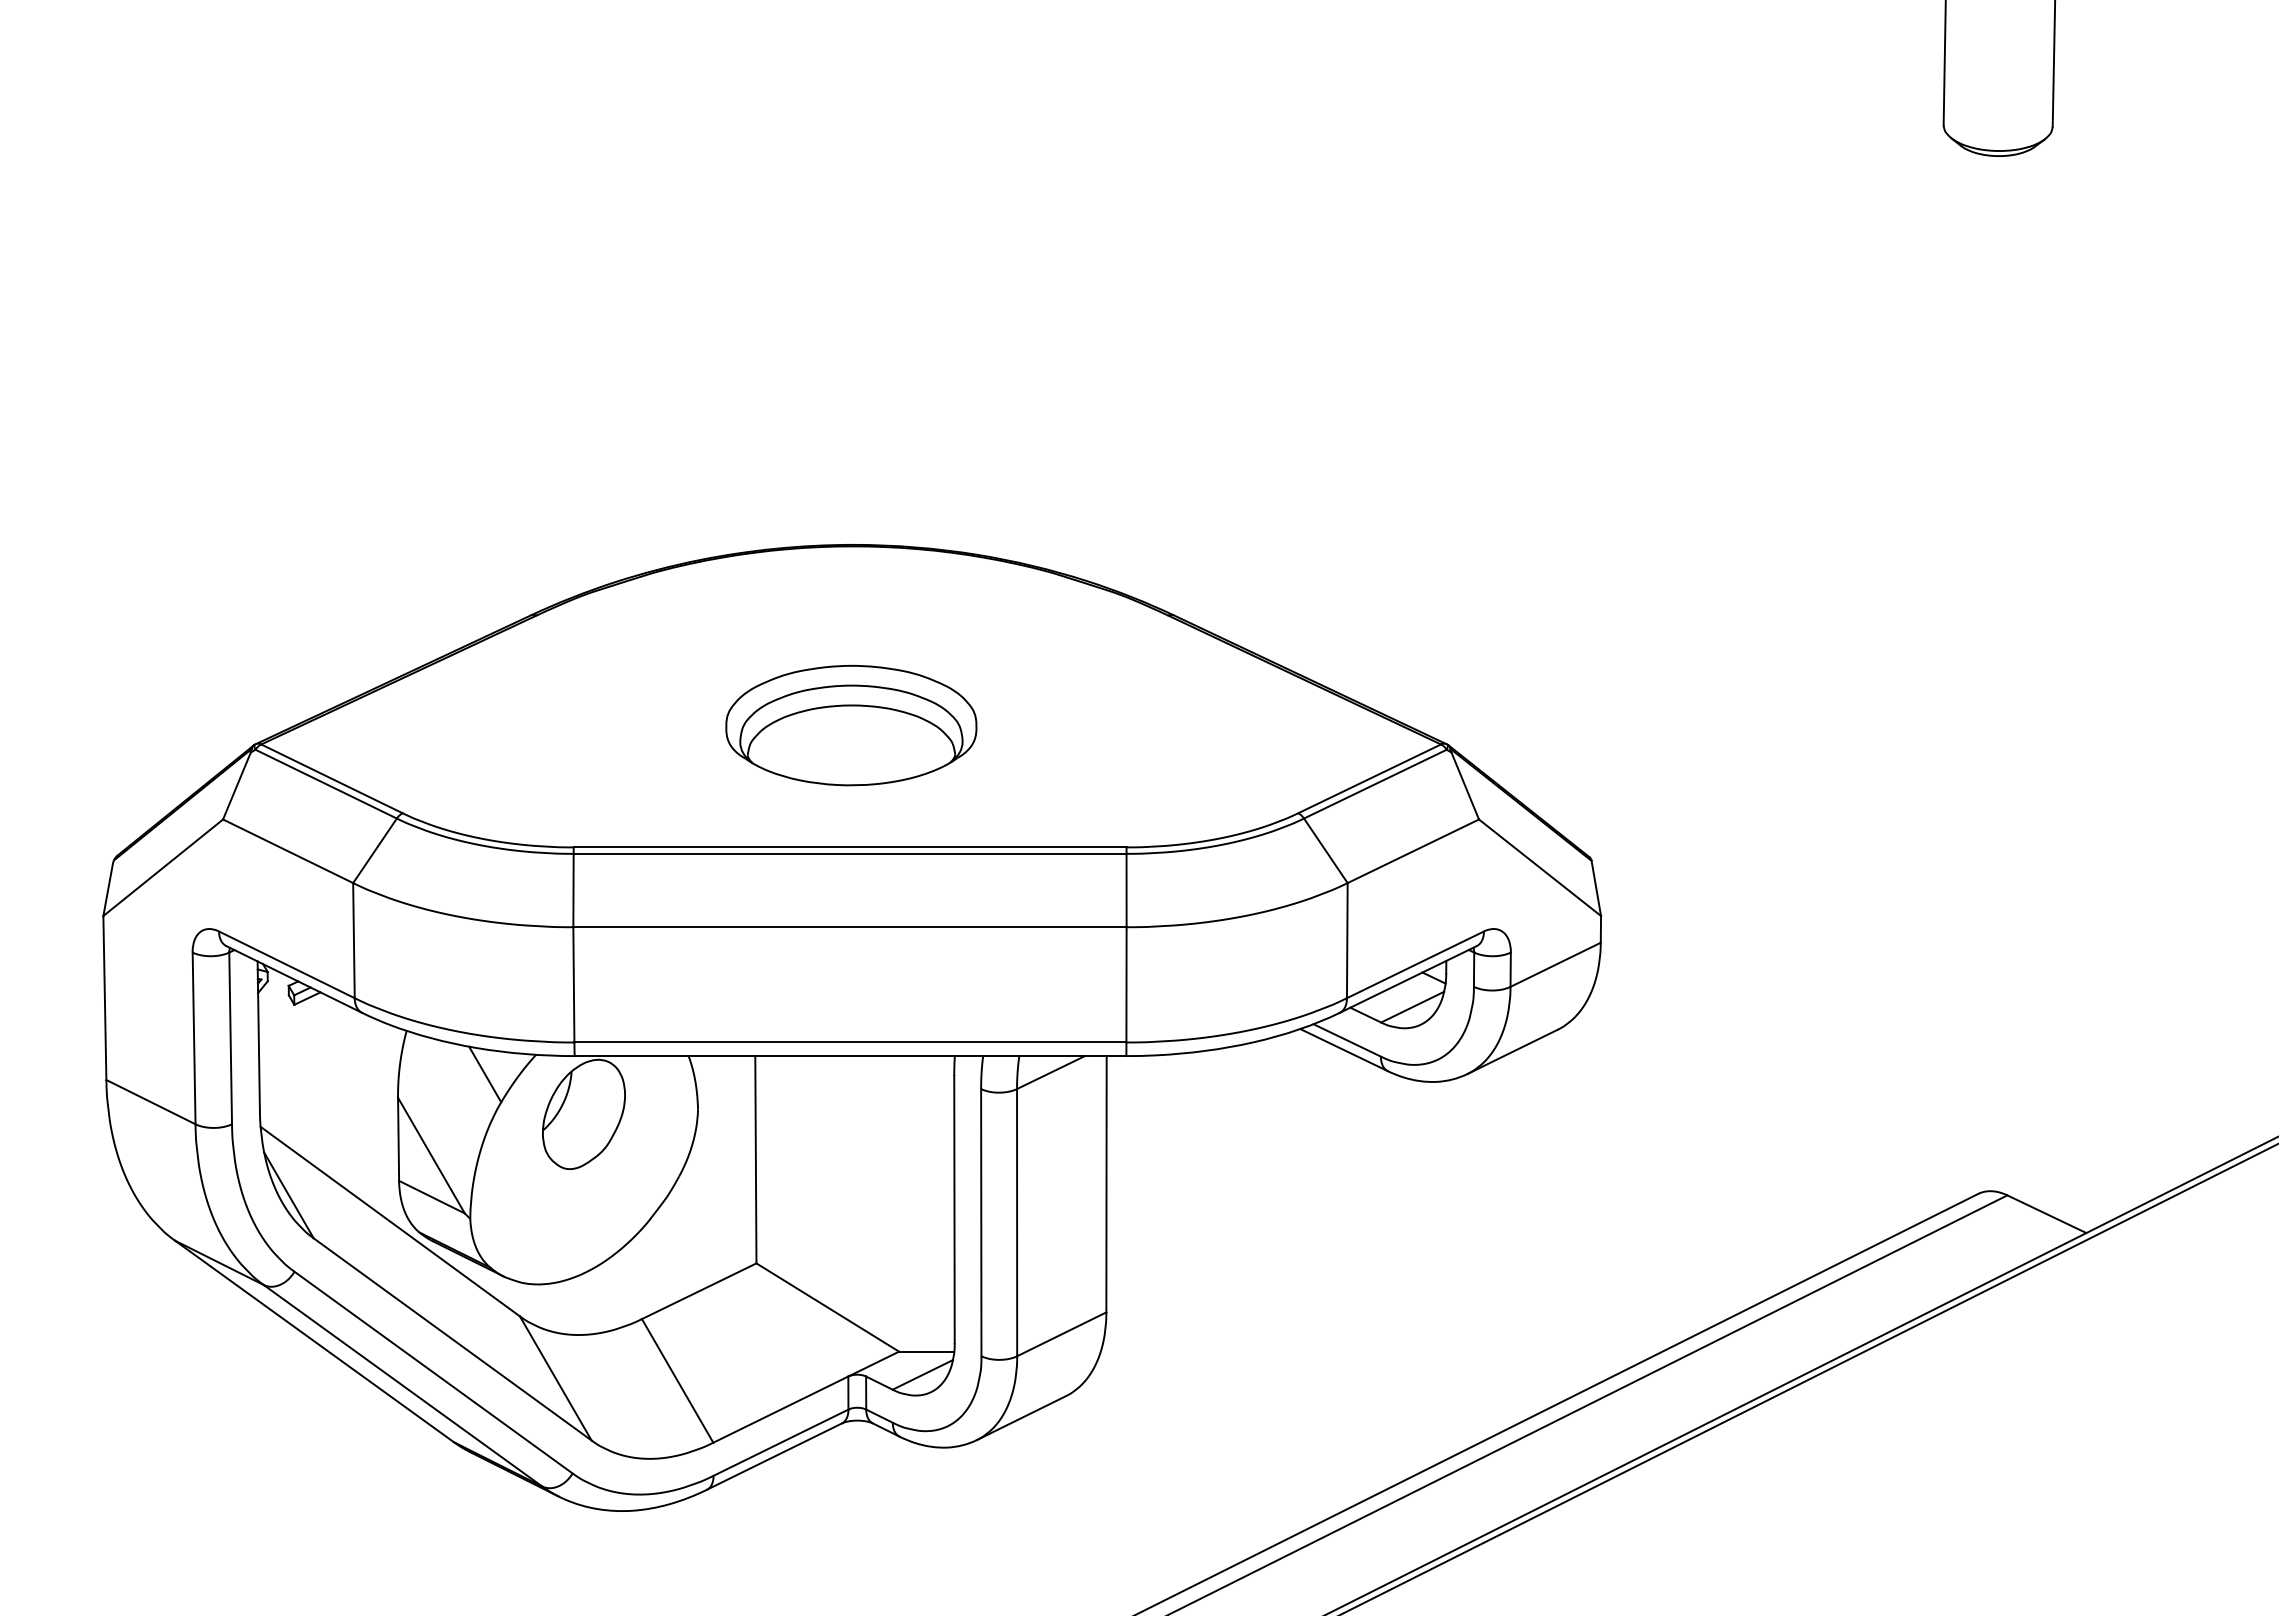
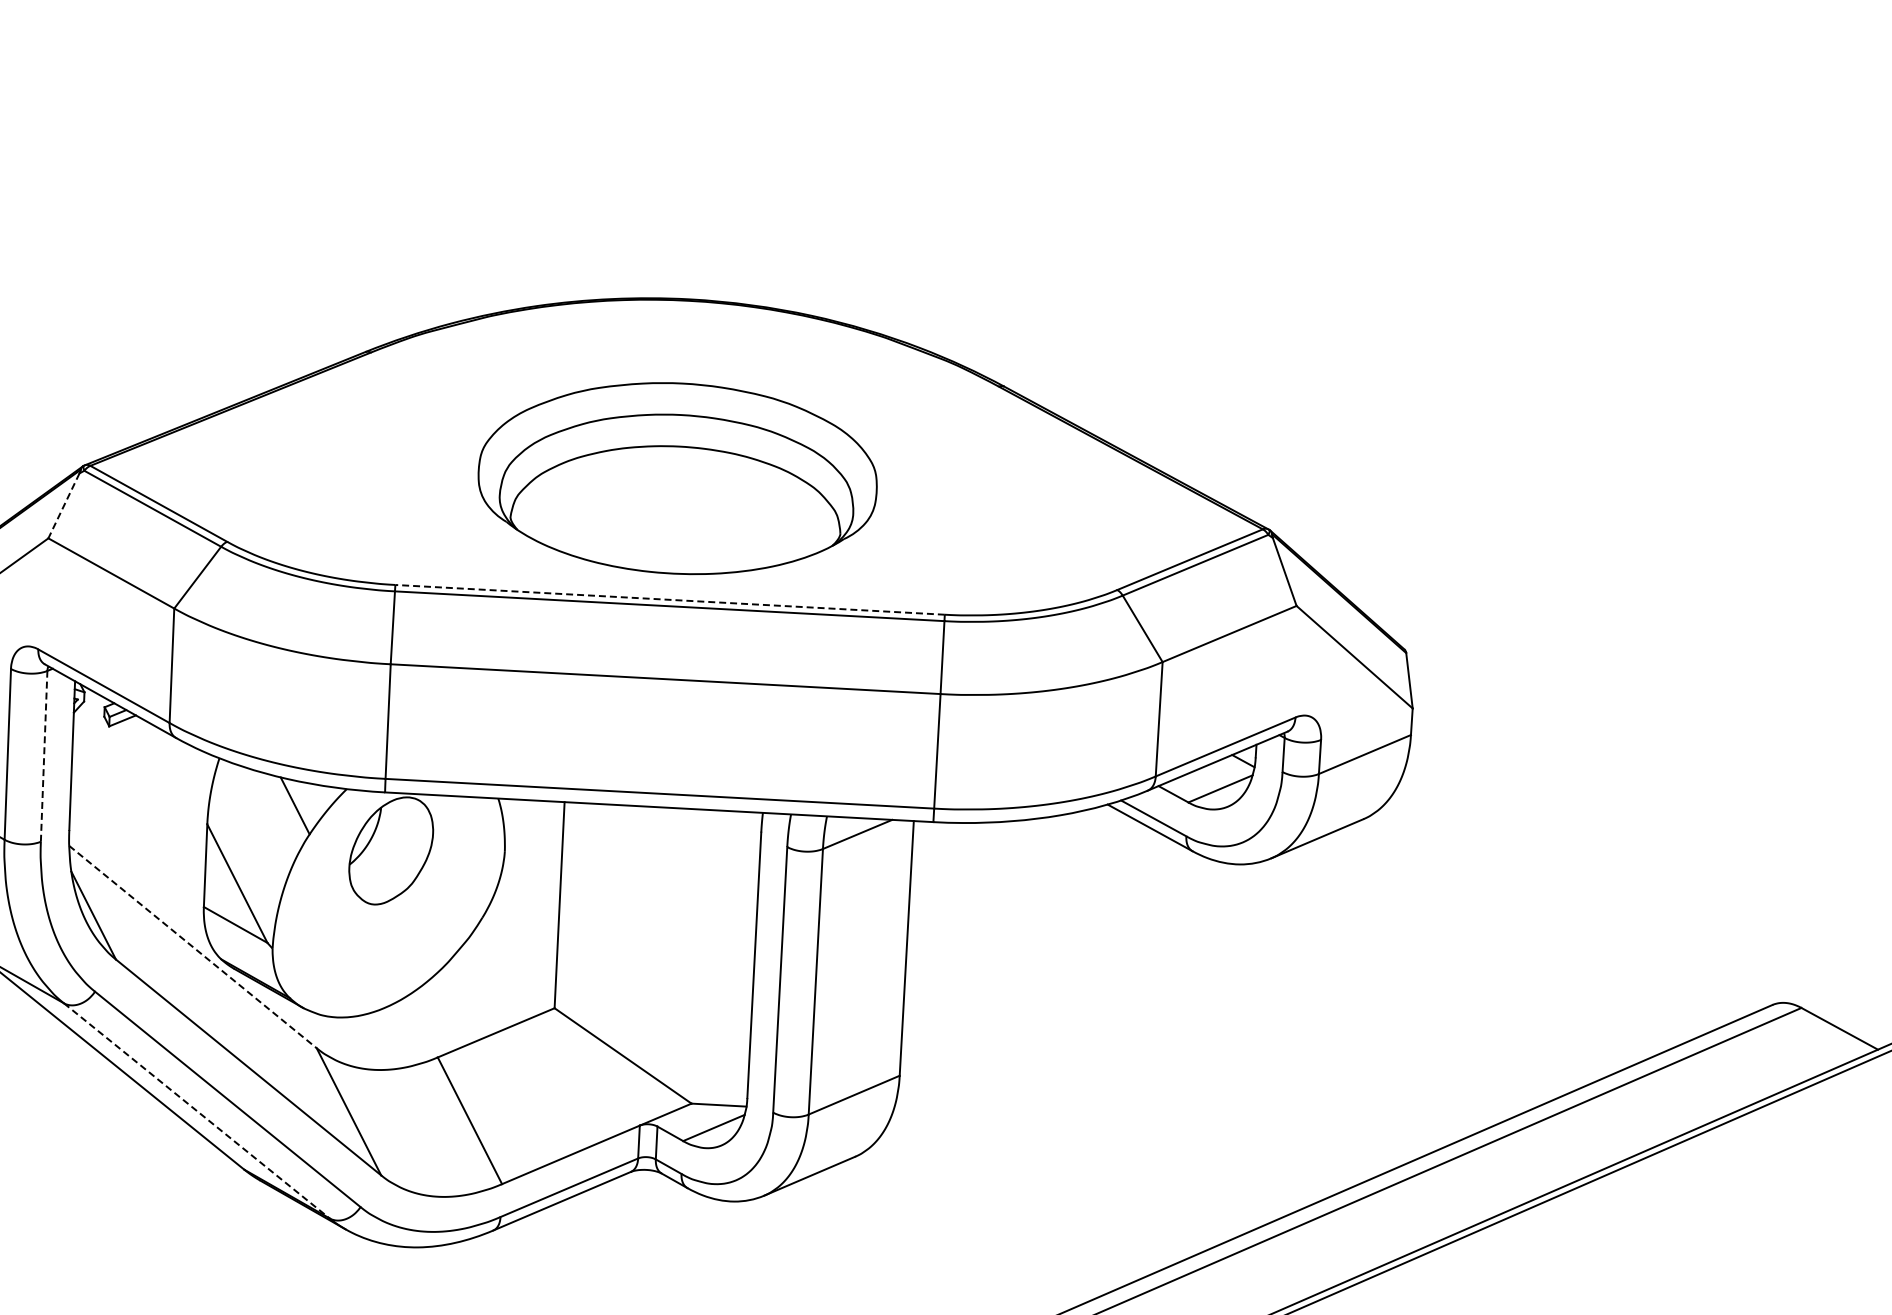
part: (851, 725) -> (678, 478), size x1.6
line: (236, 786) -> (63, 506), solid -> dashed
line: (849, 847) -> (669, 599), solid -> dashed
line: (230, 1038) -> (43, 756), solid -> dashed
line: (390, 1221) -> (193, 946), solid -> dashed
line: (403, 1385) -> (197, 1110), solid -> dashed

